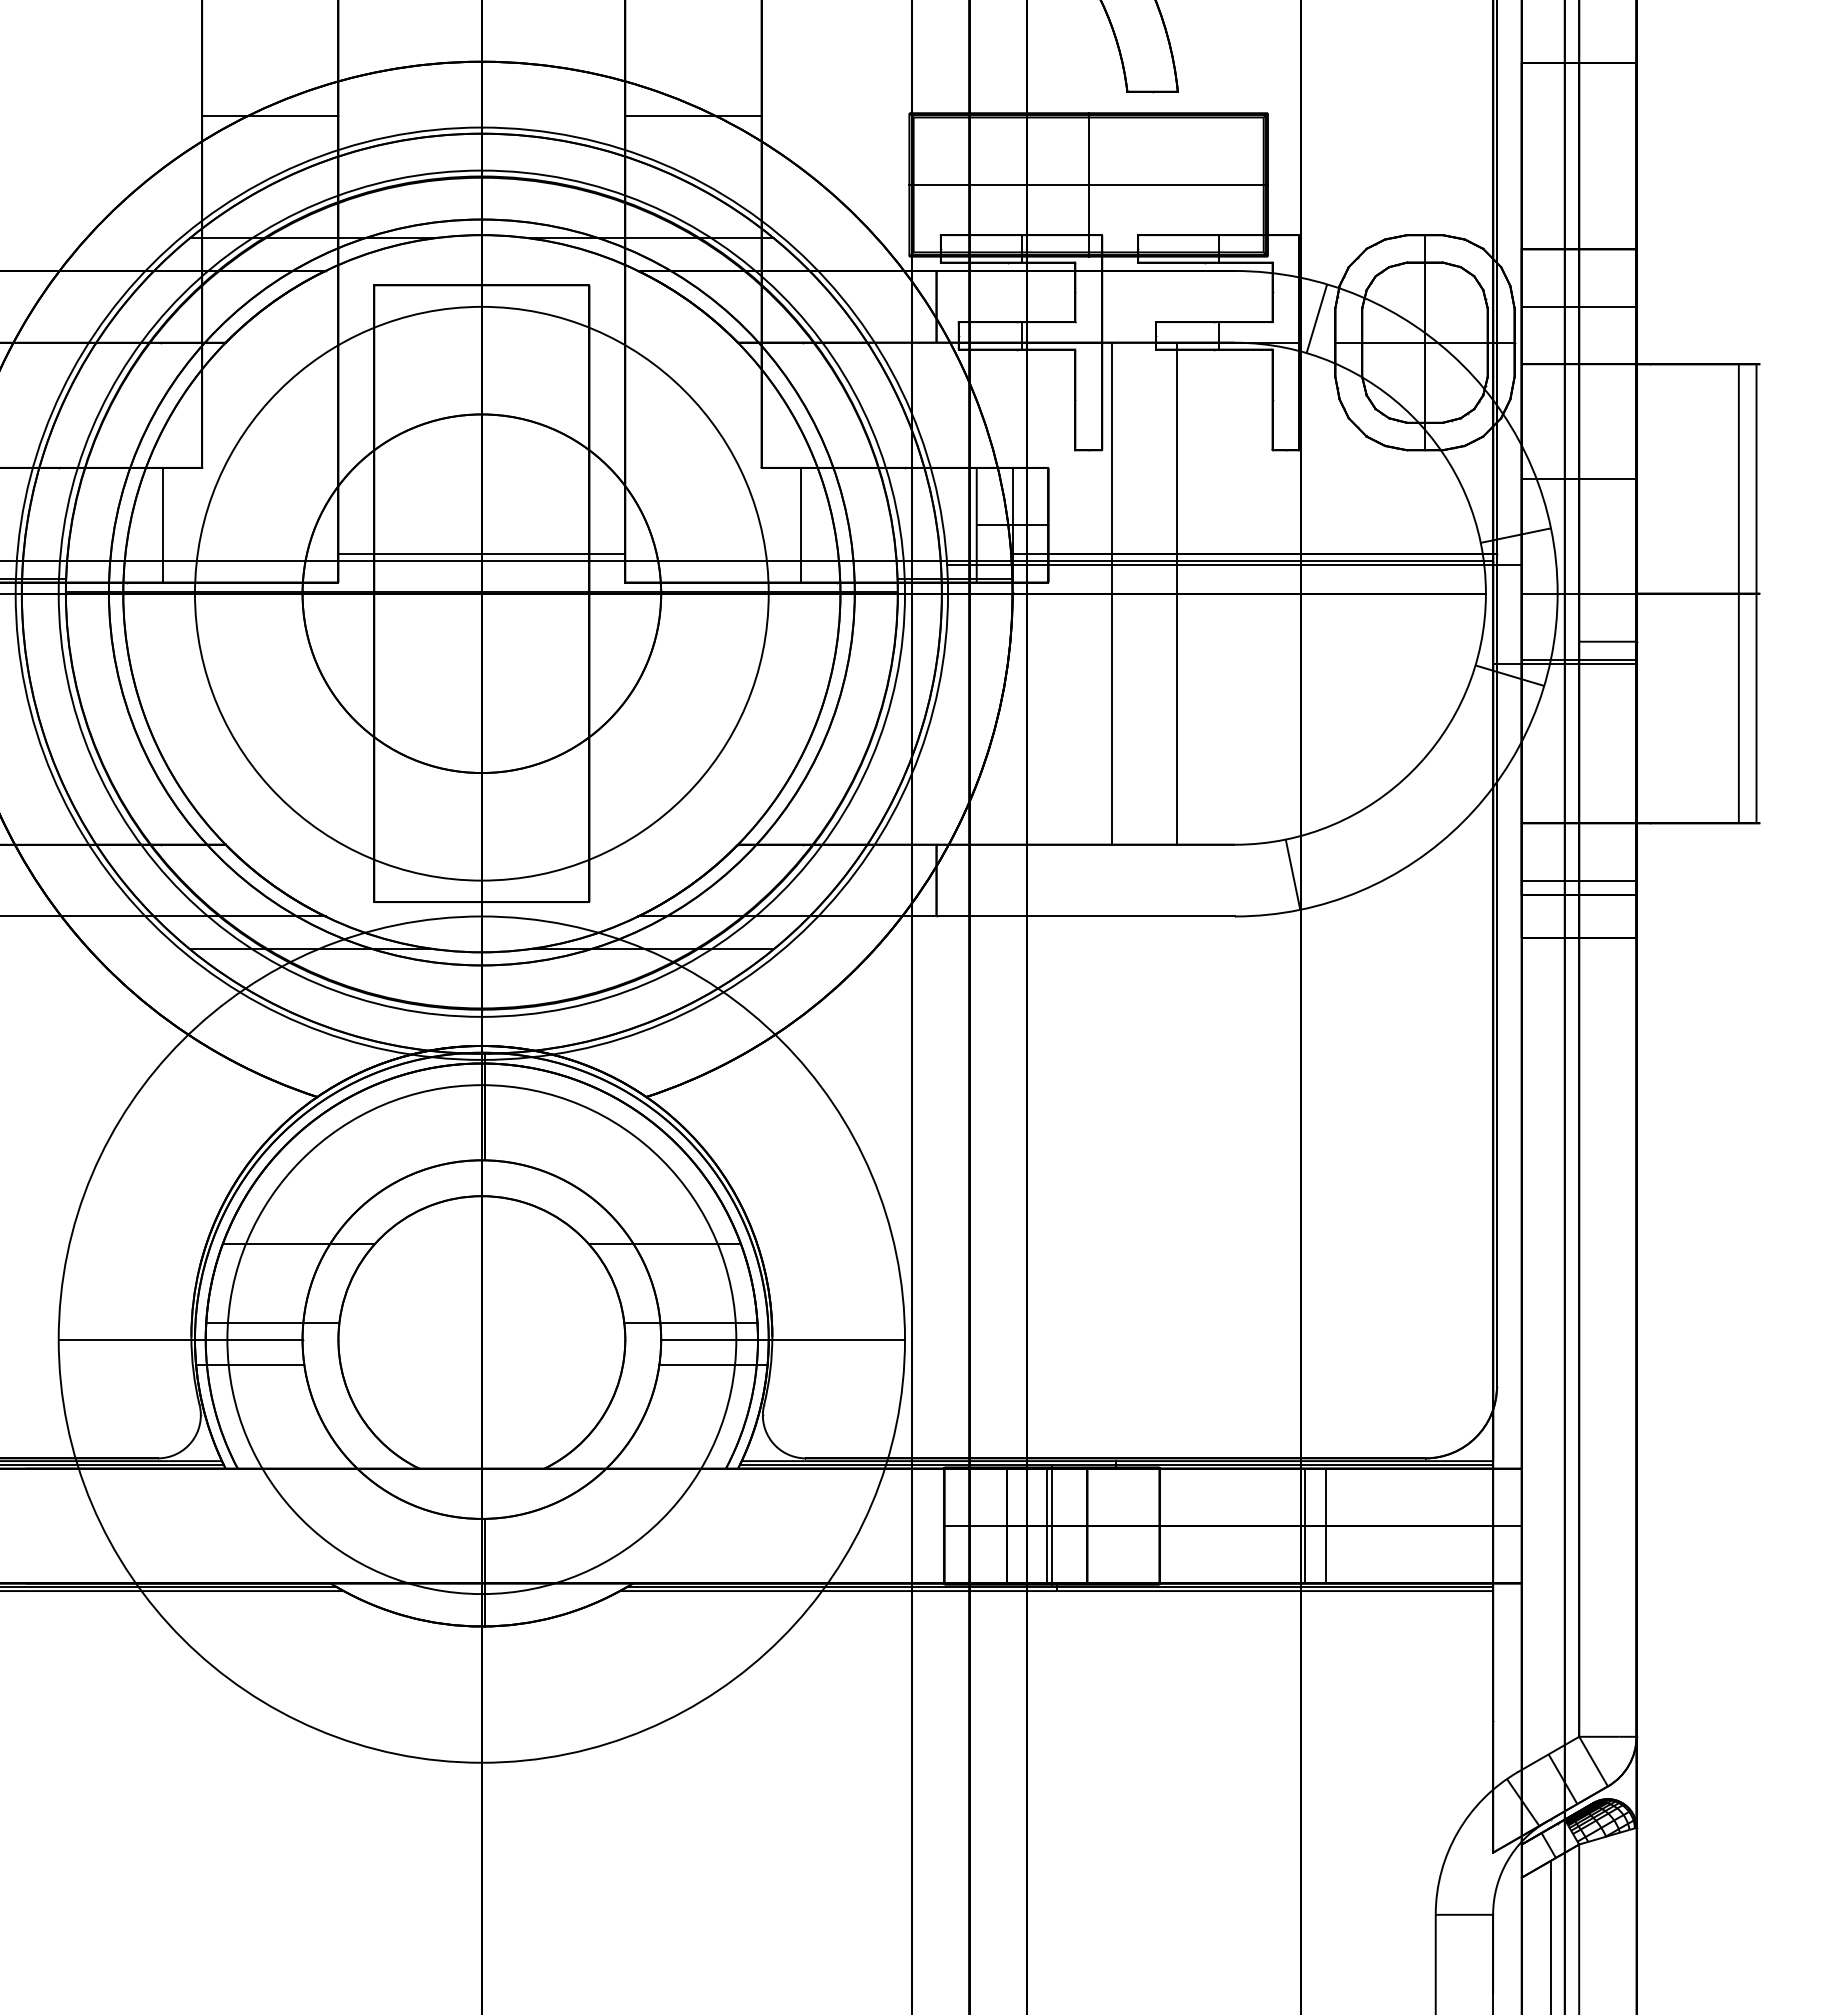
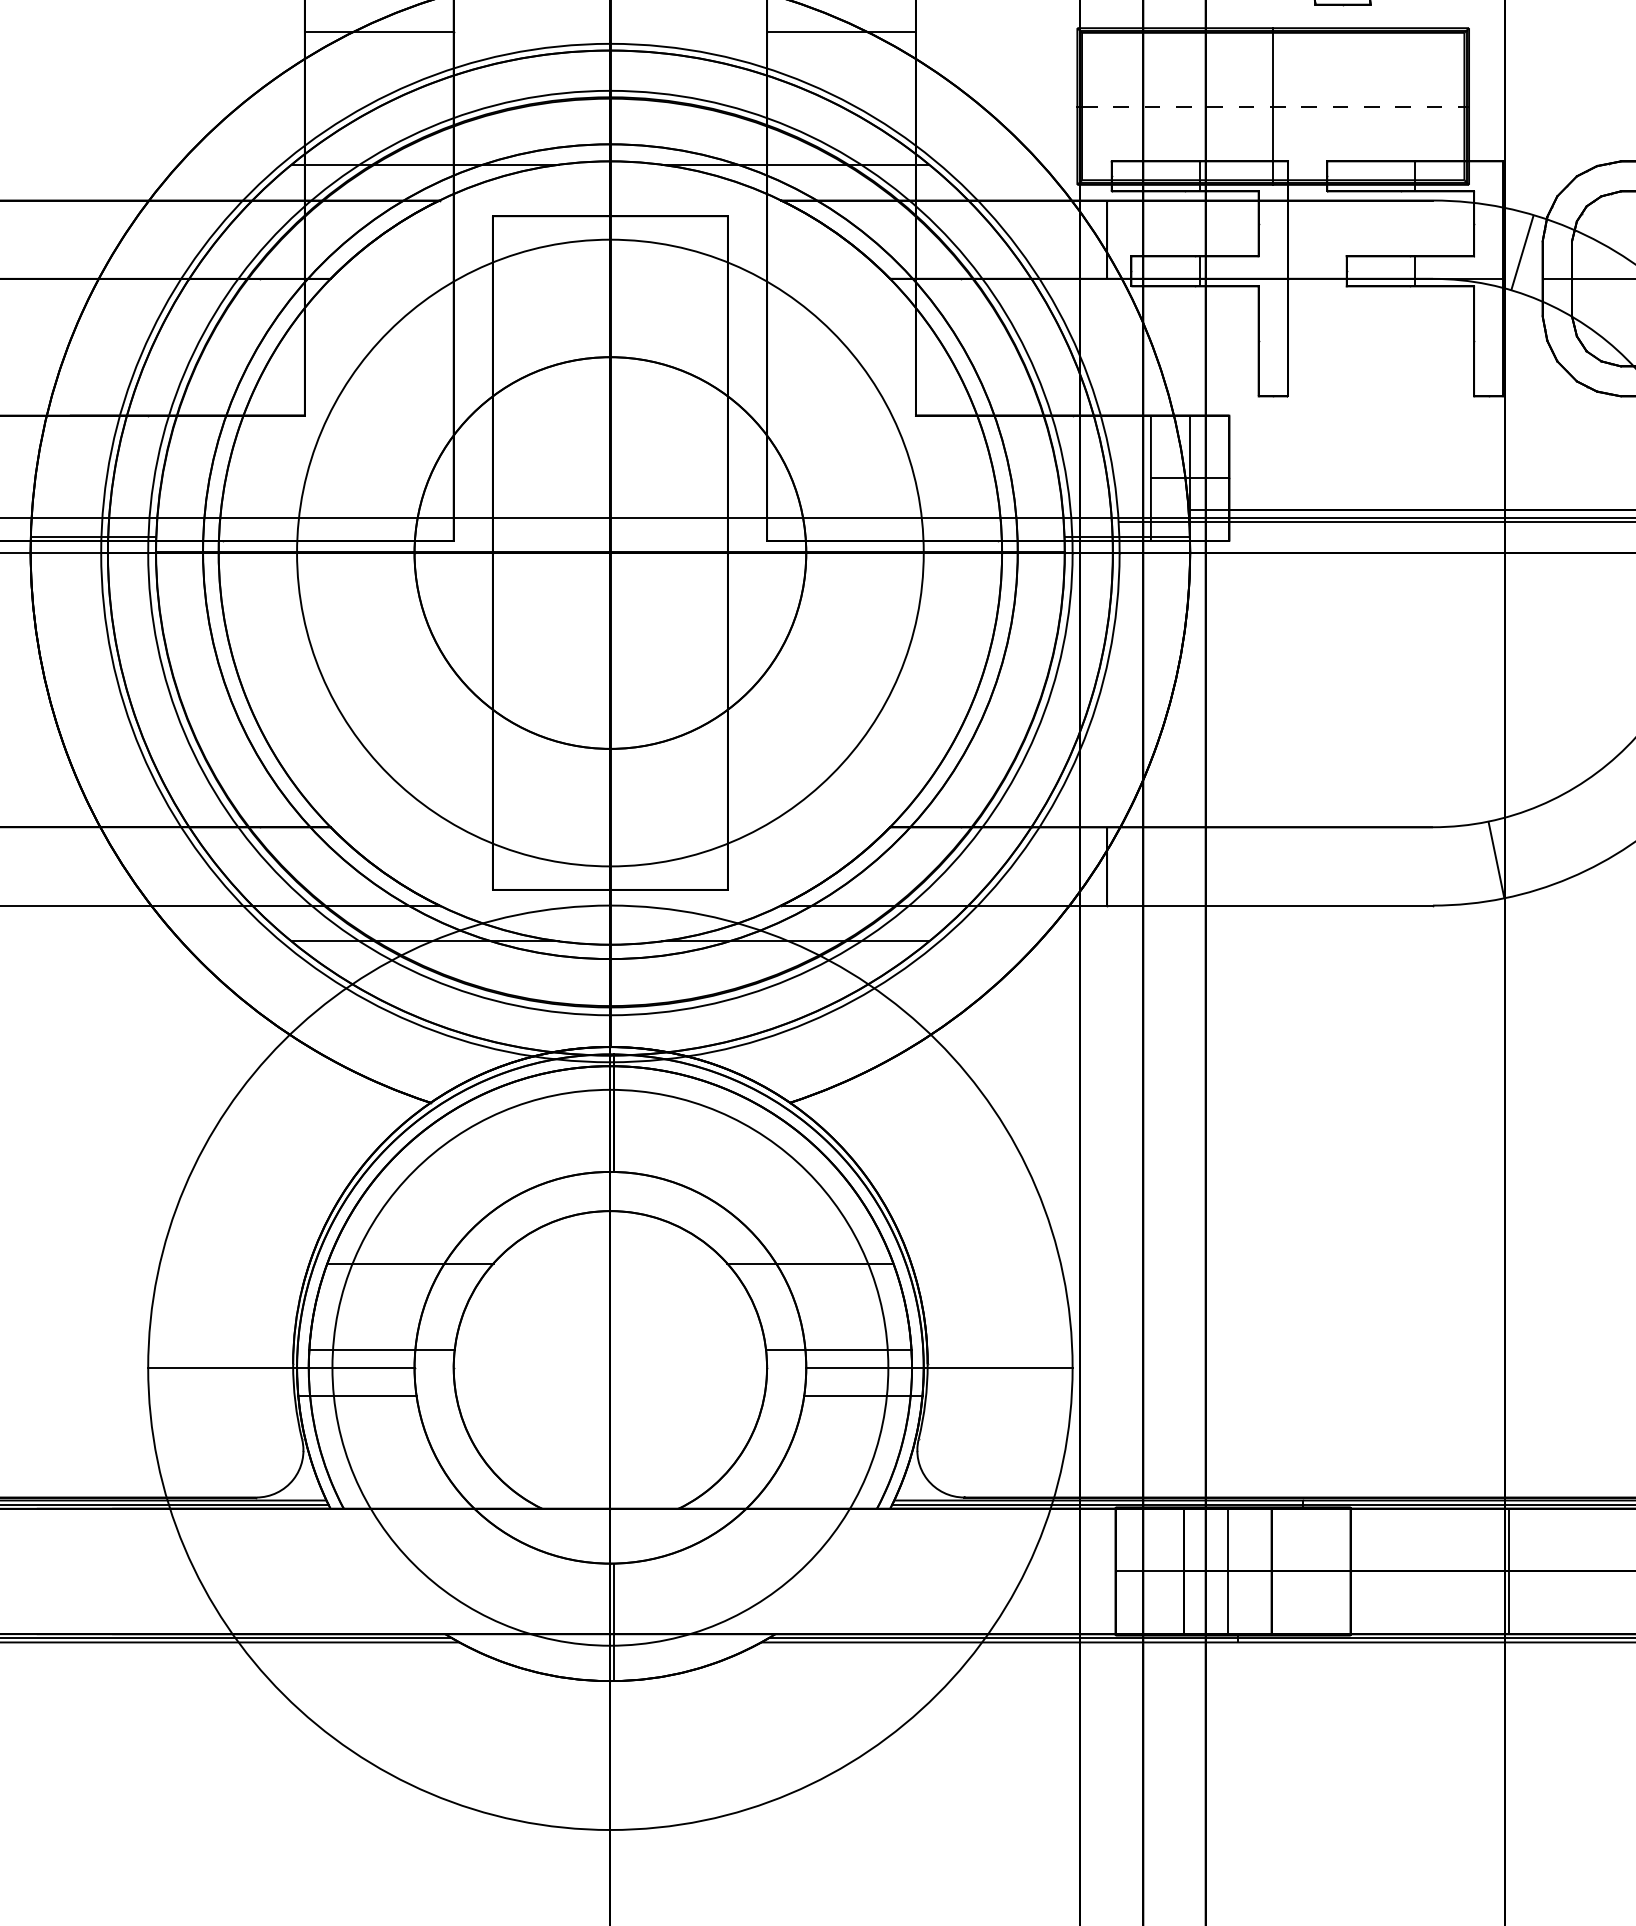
line: (1089, 184) -> (1274, 106), solid -> dashed
line: (162, 524) -> (261, 477), removed
line: (801, 524) -> (959, 477), removed
line: (481, 554) -> (610, 510), removed
line: (1111, 593) -> (1298, 552), removed
line: (1176, 593) -> (1369, 552), removed
line: (1052, 1525) -> (1233, 1570), removed
line: (1326, 1525) -> (1532, 1570), removed

